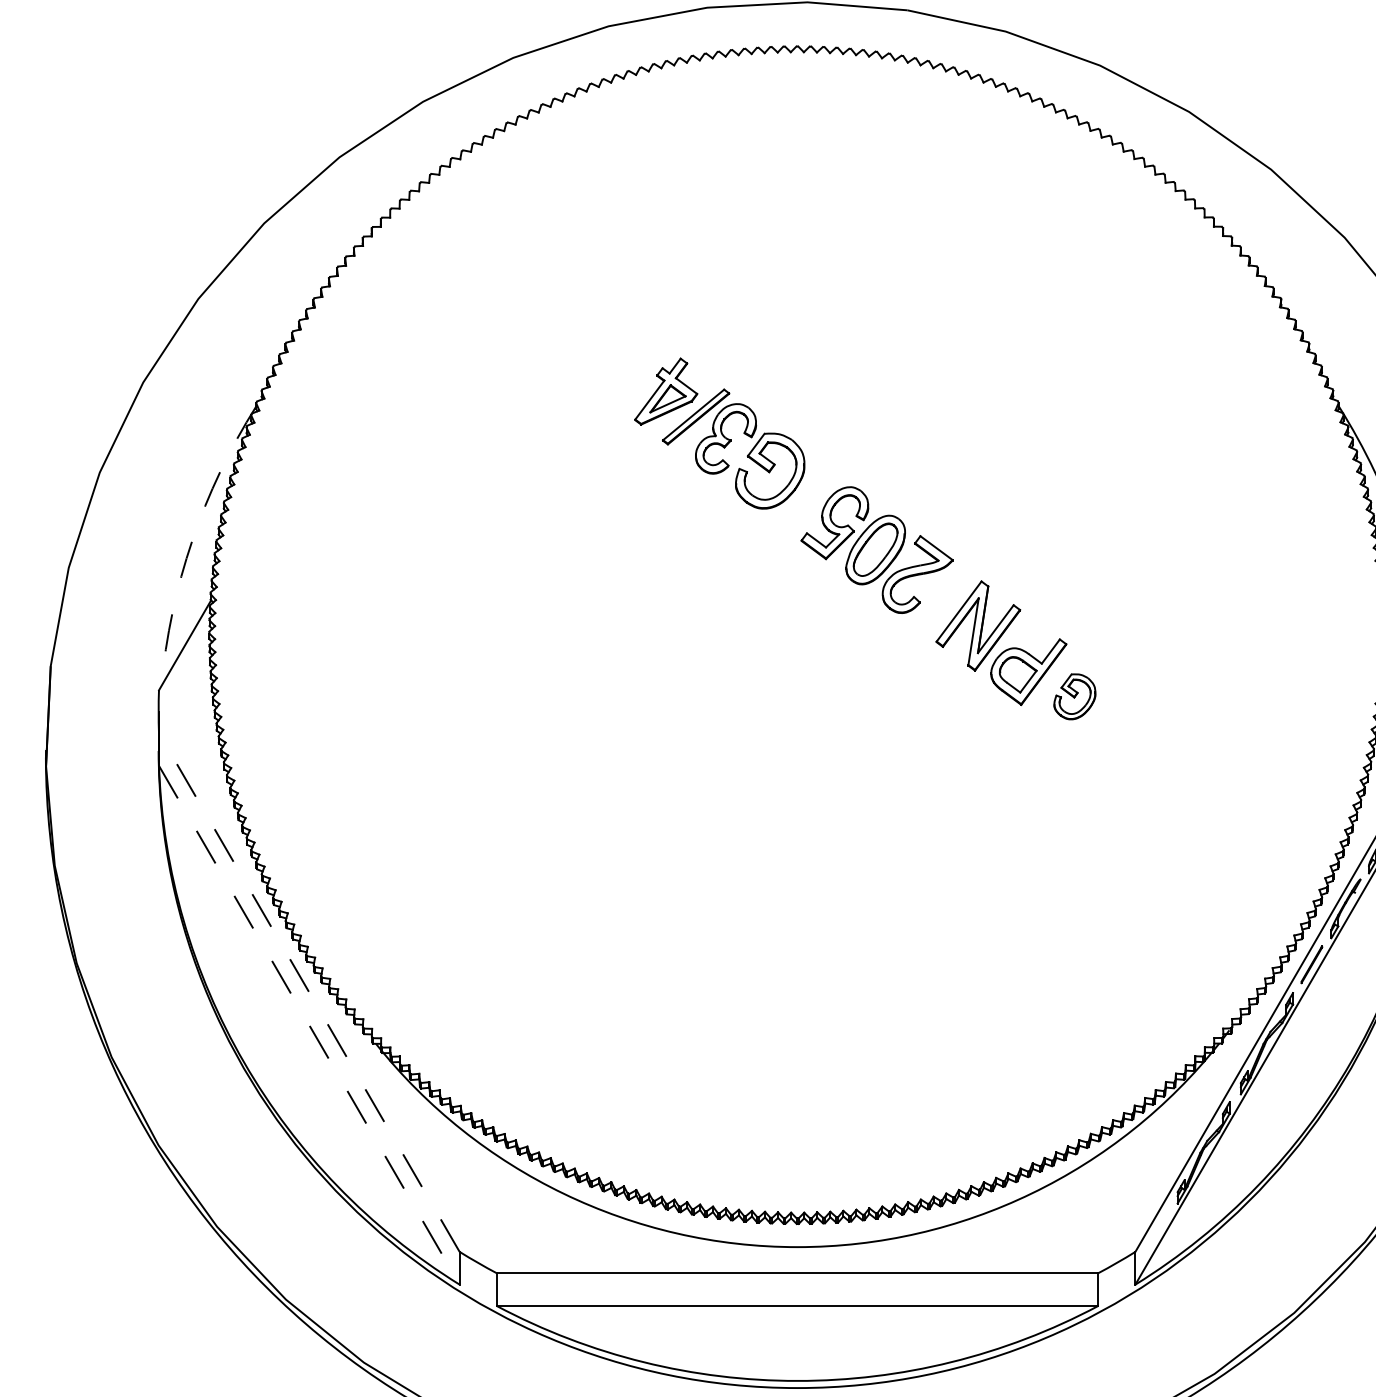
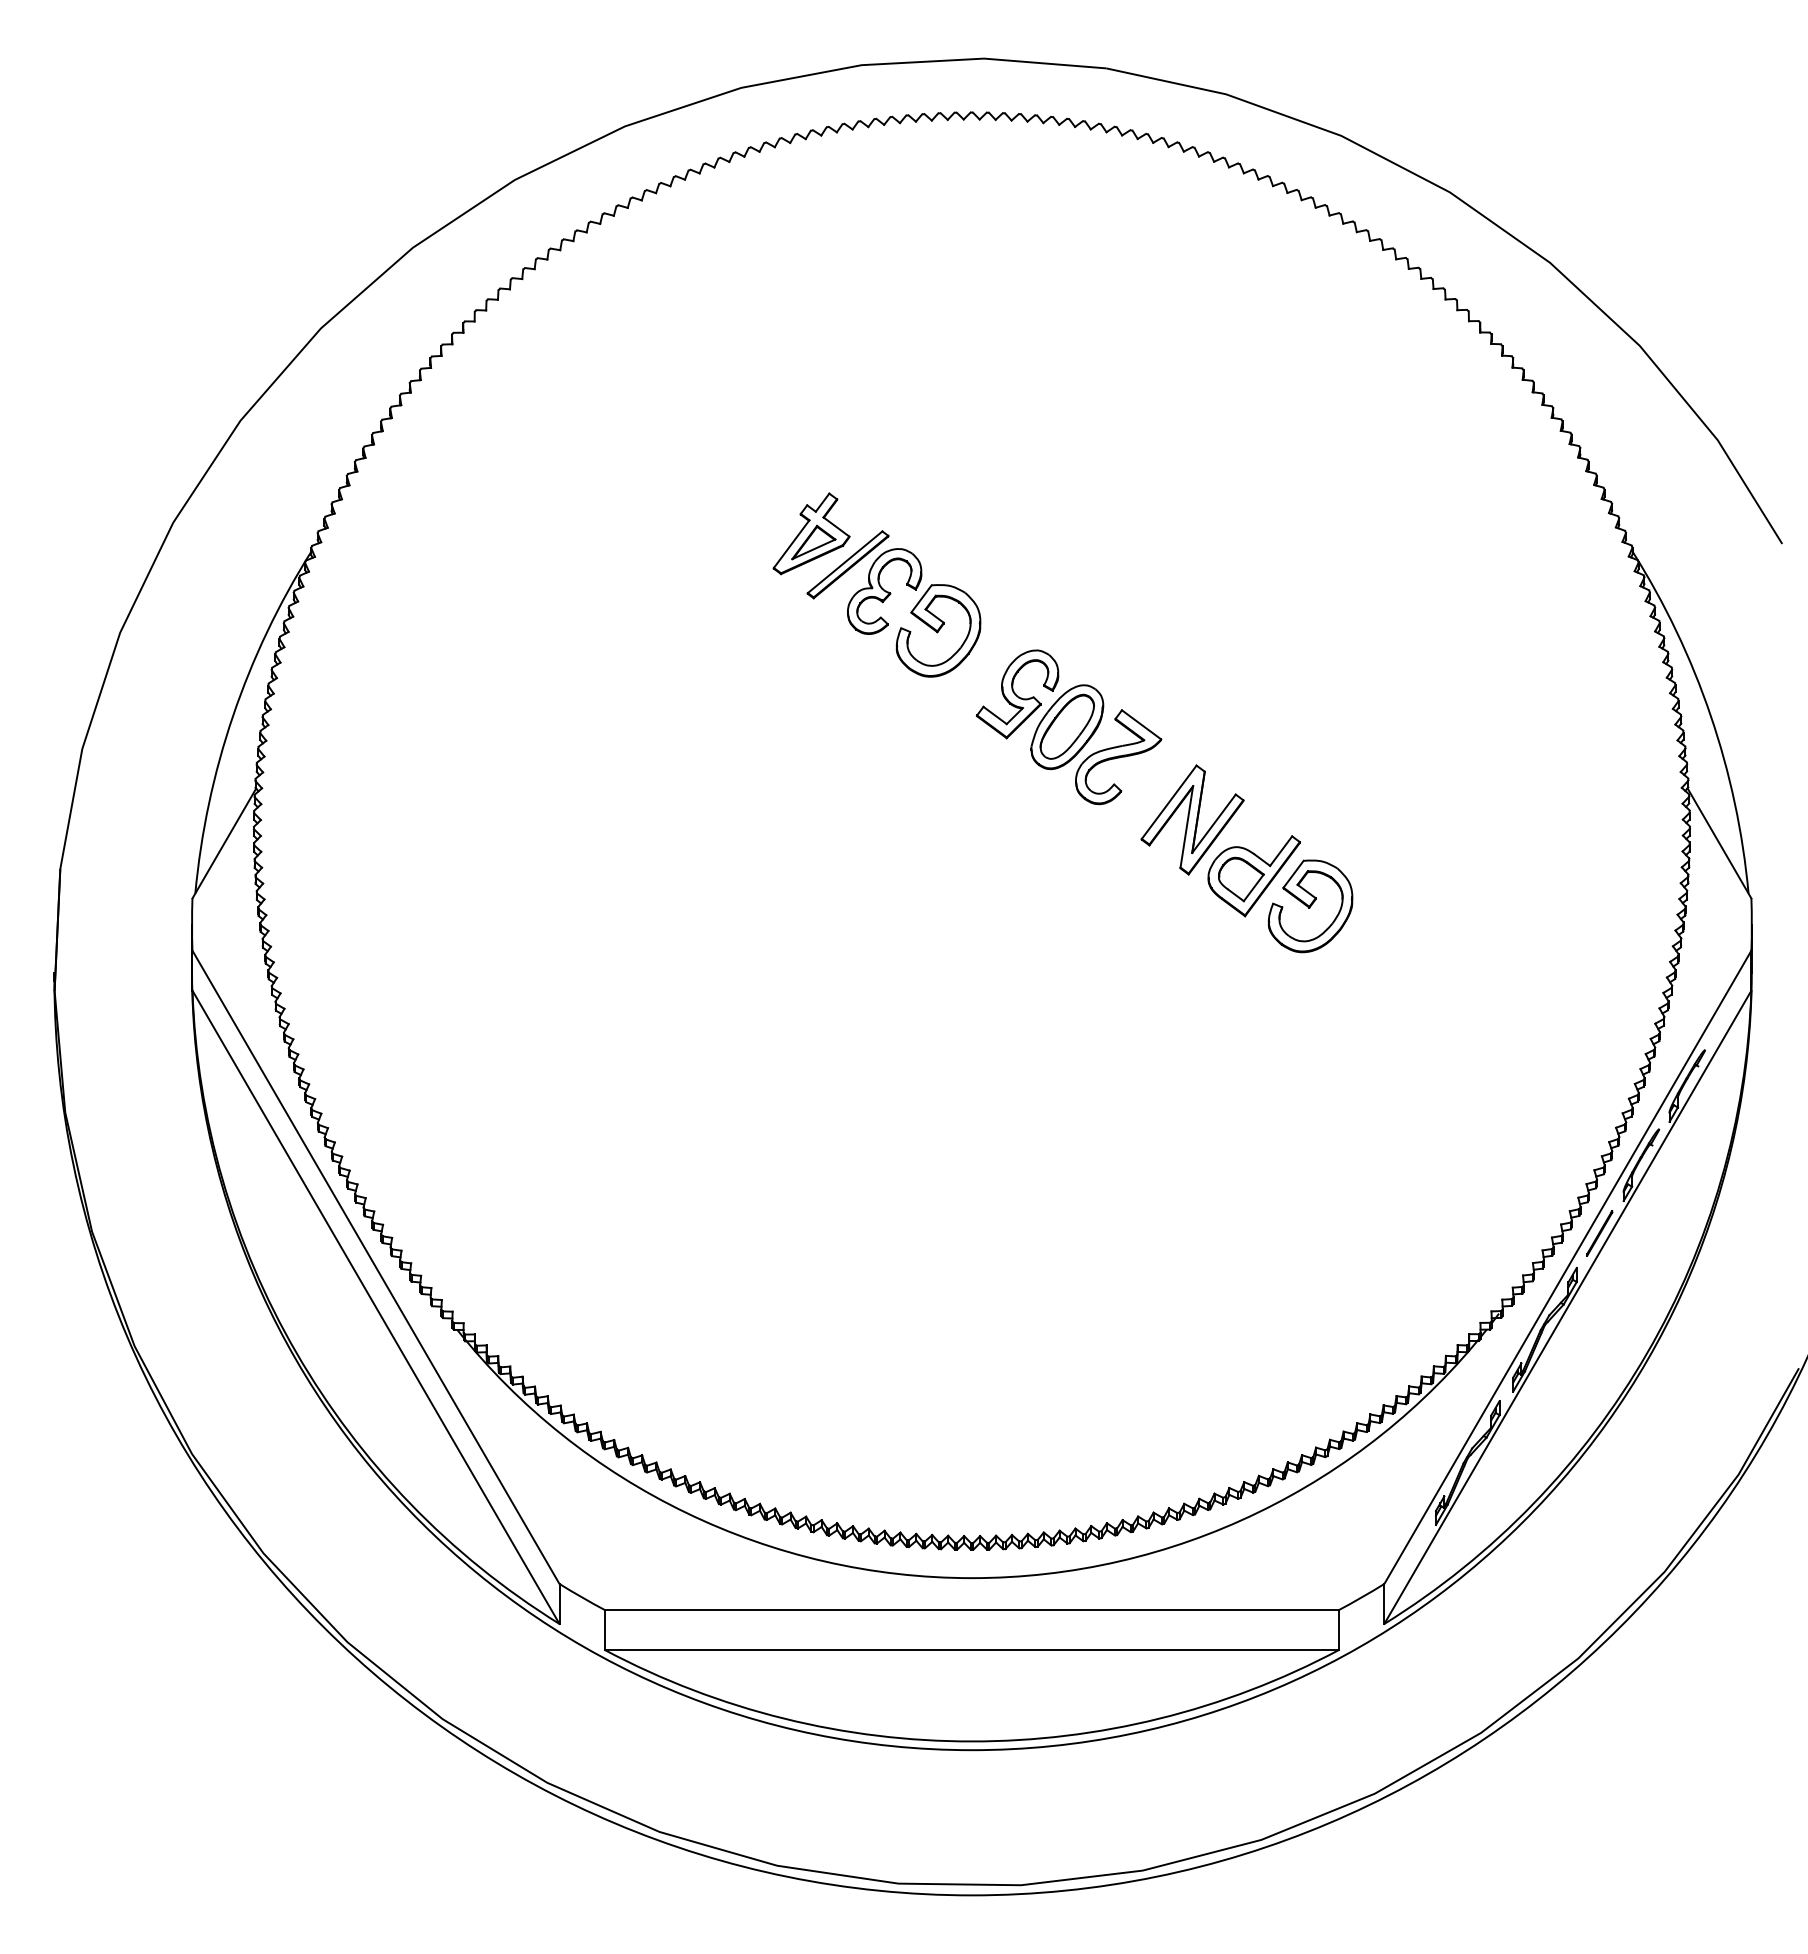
arc: (192, 540) -> (233, 715), dashed -> solid
part: (1074, 696) -> (1310, 906), size x1.67
line: (308, 992) -> (375, 1267), dashed -> solid
line: (308, 1025) -> (375, 1307), dashed -> solid

